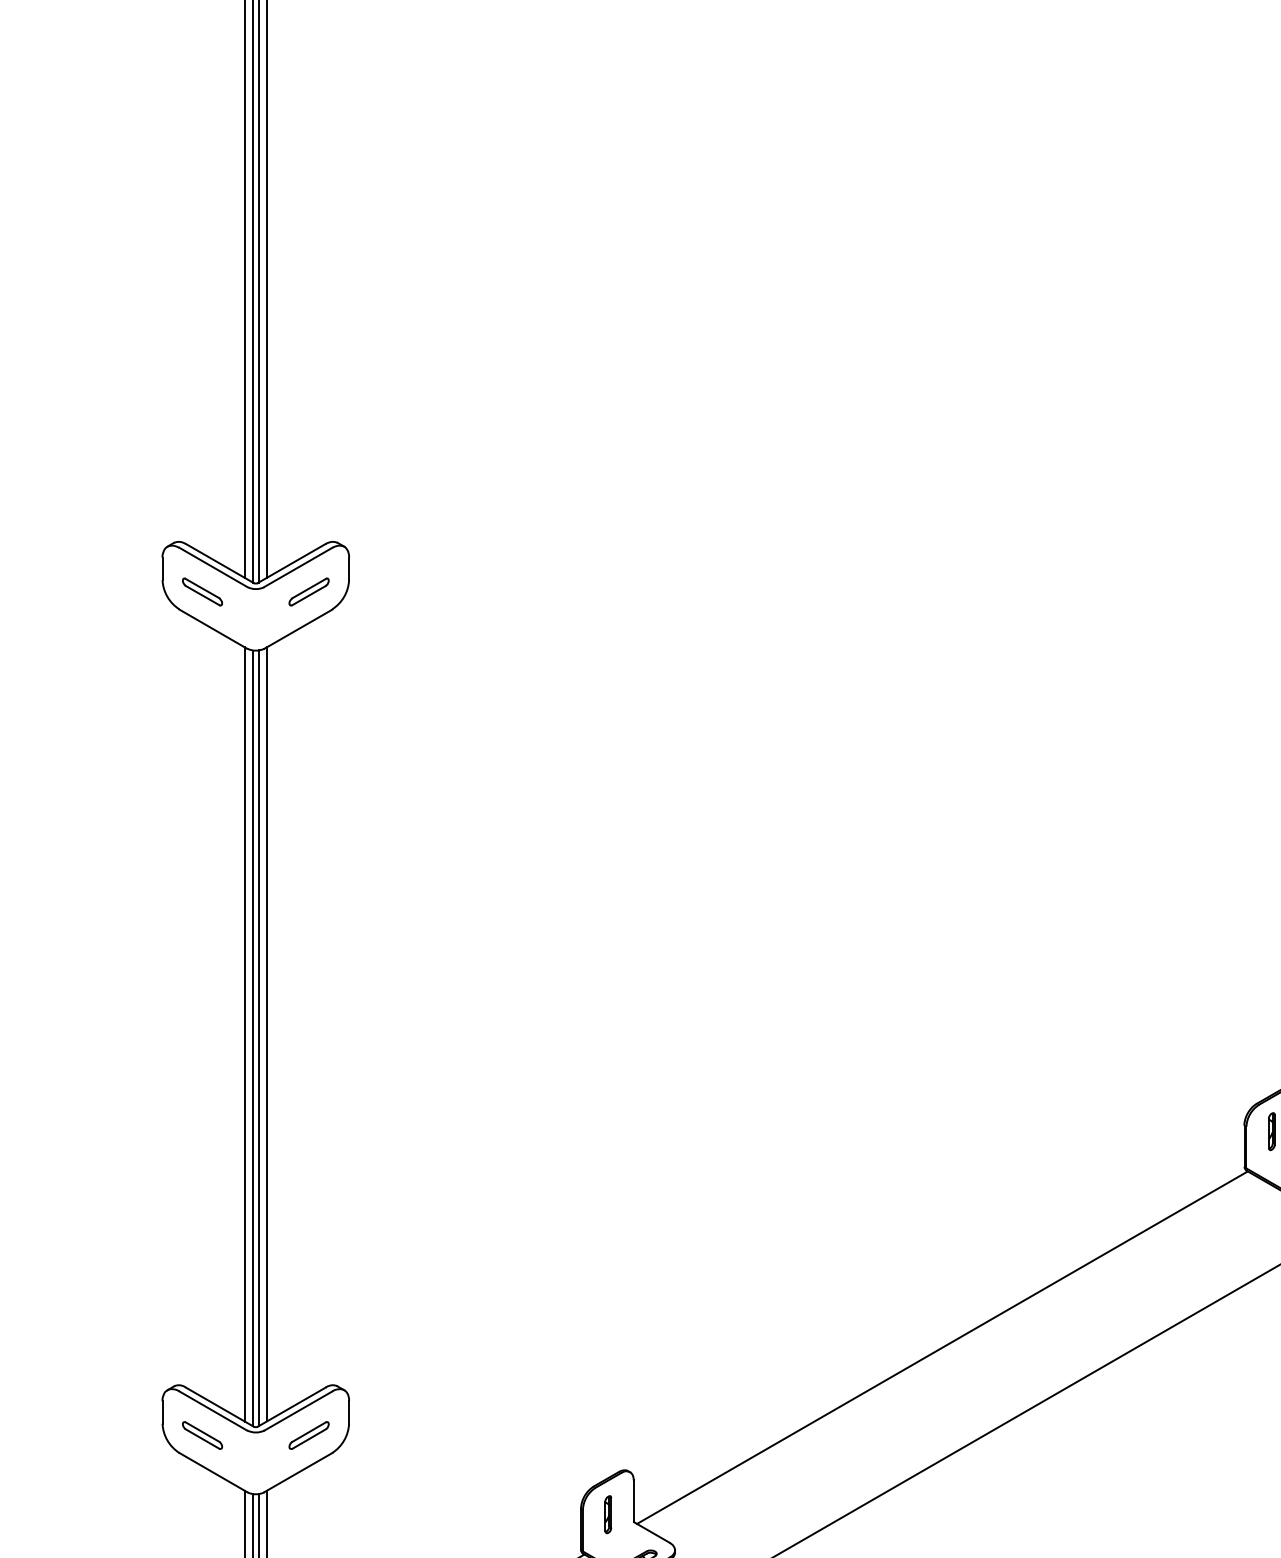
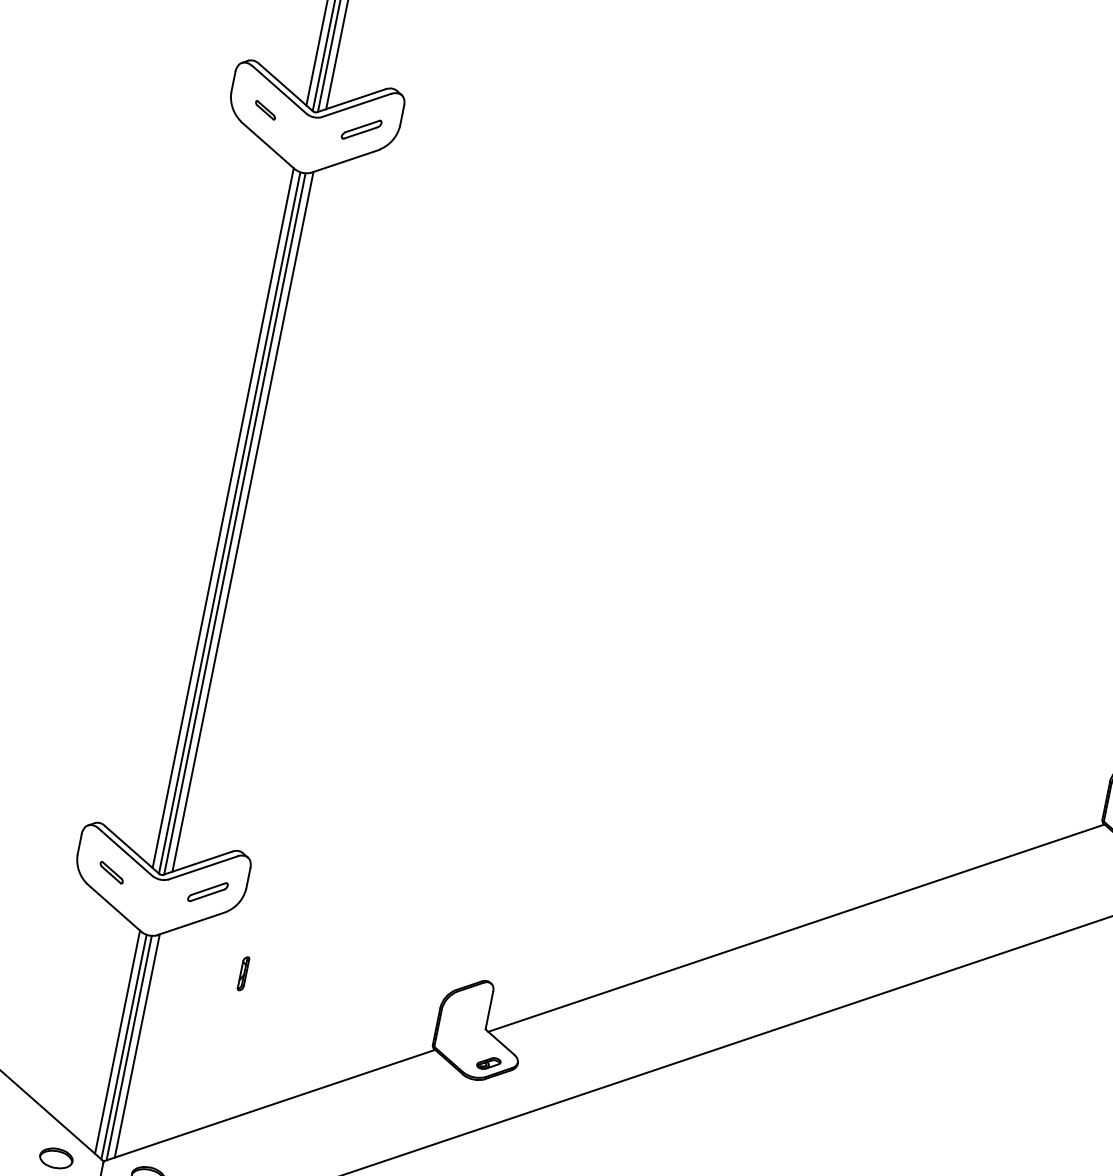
part: (202, 591) -> (265, 109), size x0.6
part: (202, 1435) -> (111, 872), size x0.7
part: (608, 1514) -> (243, 973), moved

